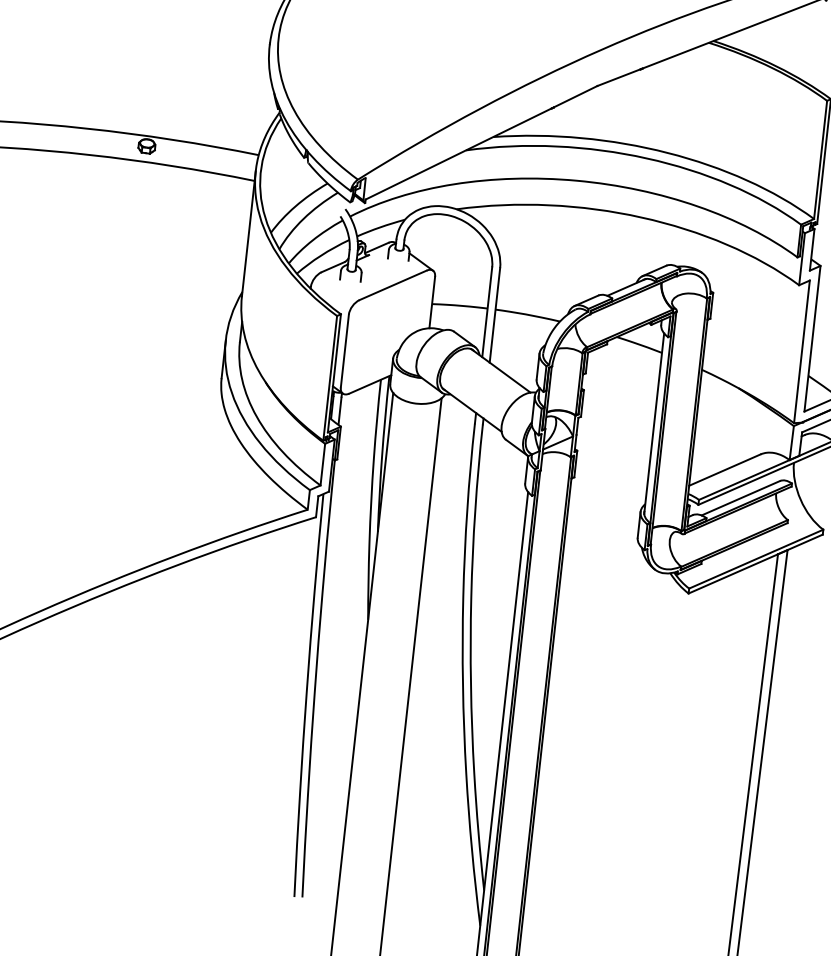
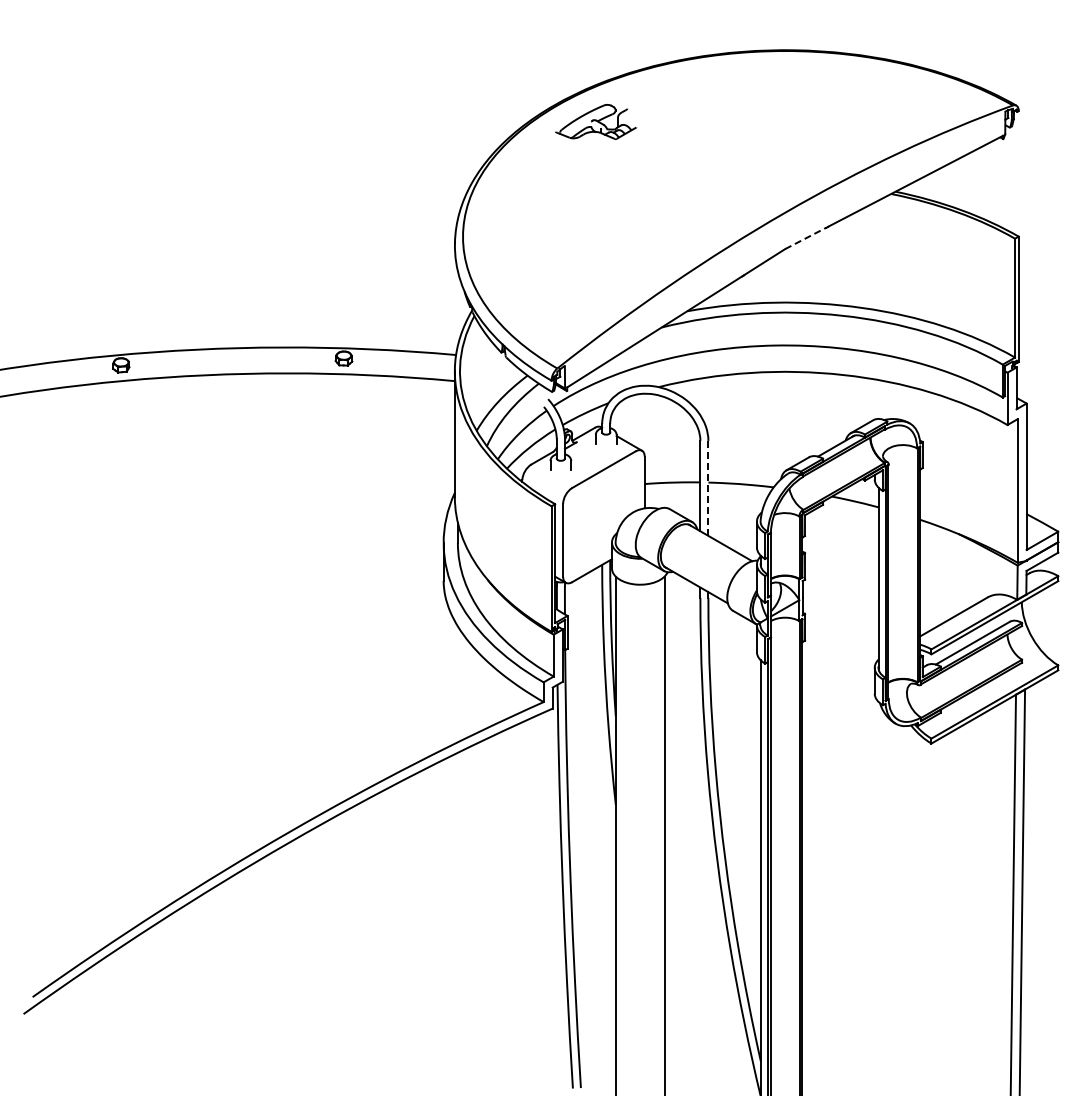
line: (619, 77) -> (806, 238), solid -> dashed
line: (495, 315) -> (708, 488), solid -> dashed

